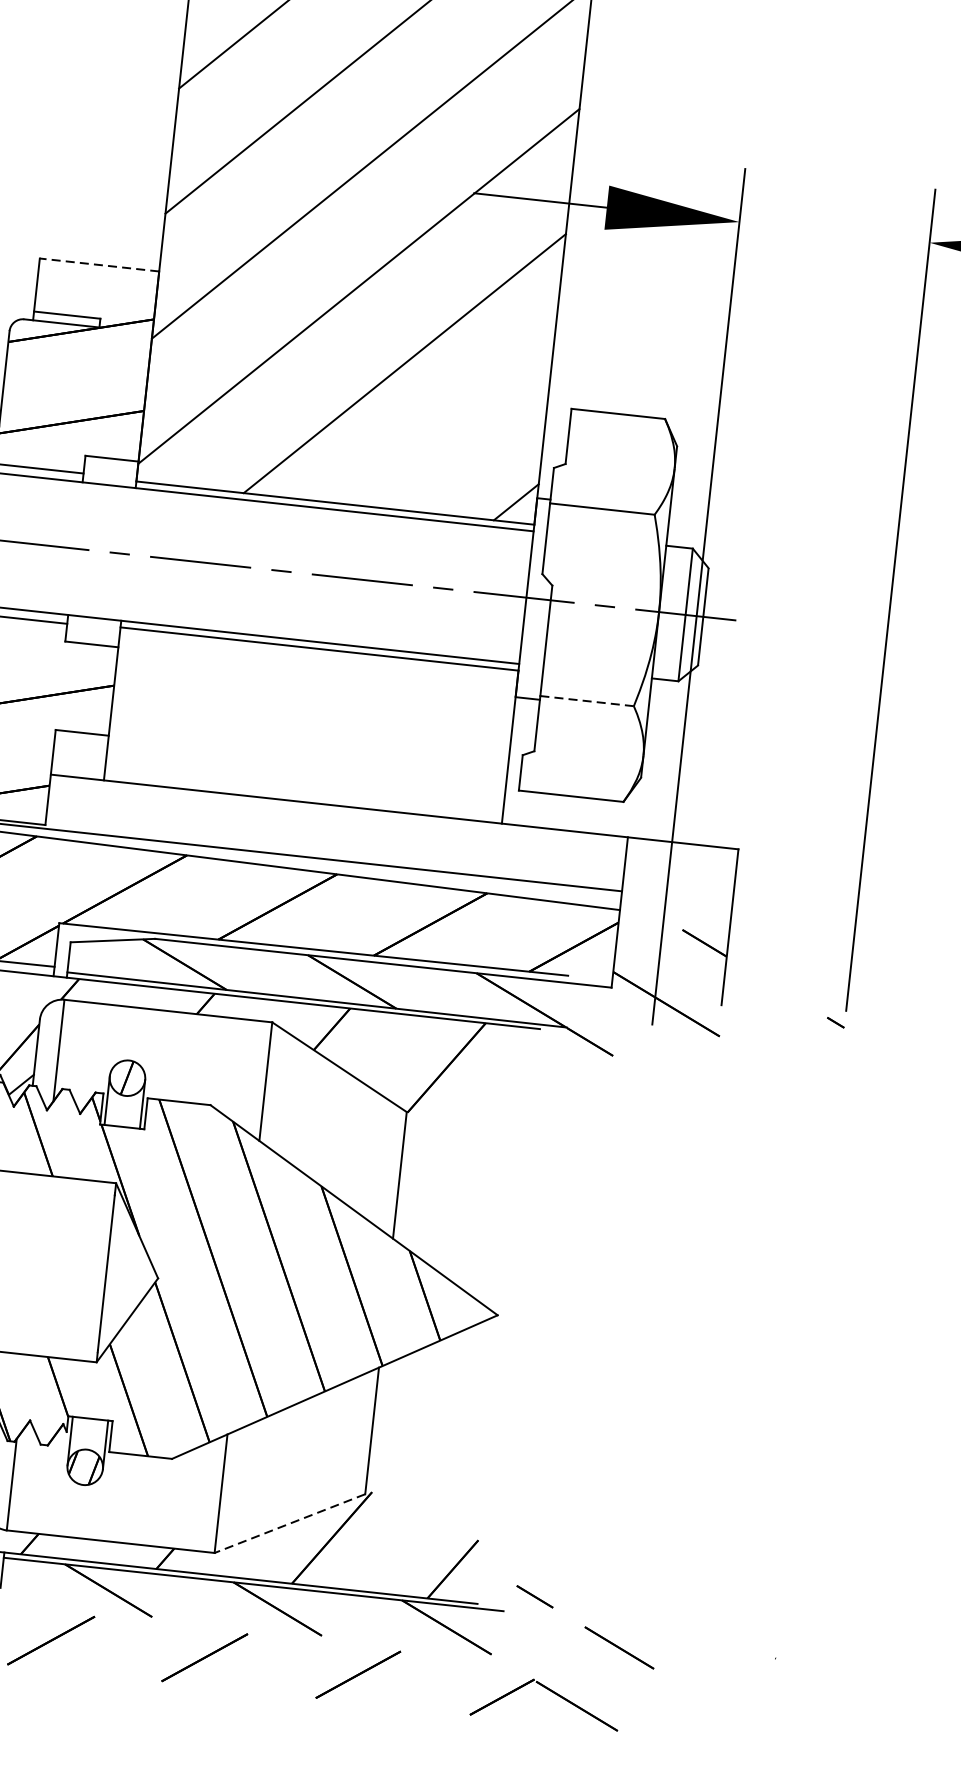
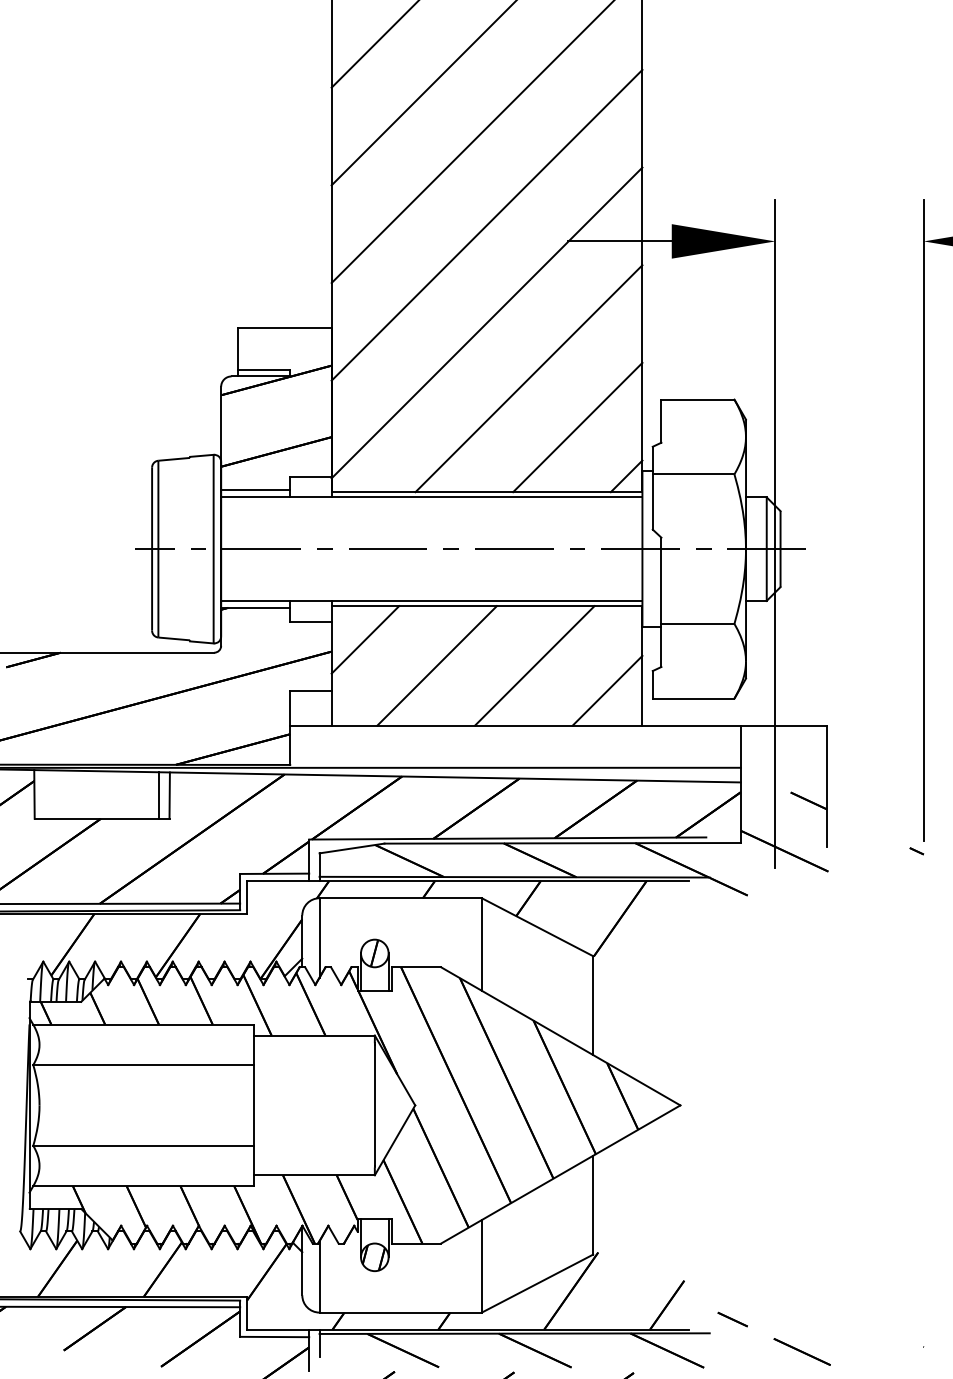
line: (100, 265) -> (285, 328), dashed -> solid
line: (460, 432) -> (577, 427), added
line: (159, 674) -> (365, 639), added
line: (586, 700) -> (697, 623), dashed -> solid
line: (246, 718) -> (436, 665), added
line: (372, 731) -> (534, 665), added
line: (462, 773) -> (607, 690), added
line: (289, 1523) -> (537, 1283), dashed -> solid

